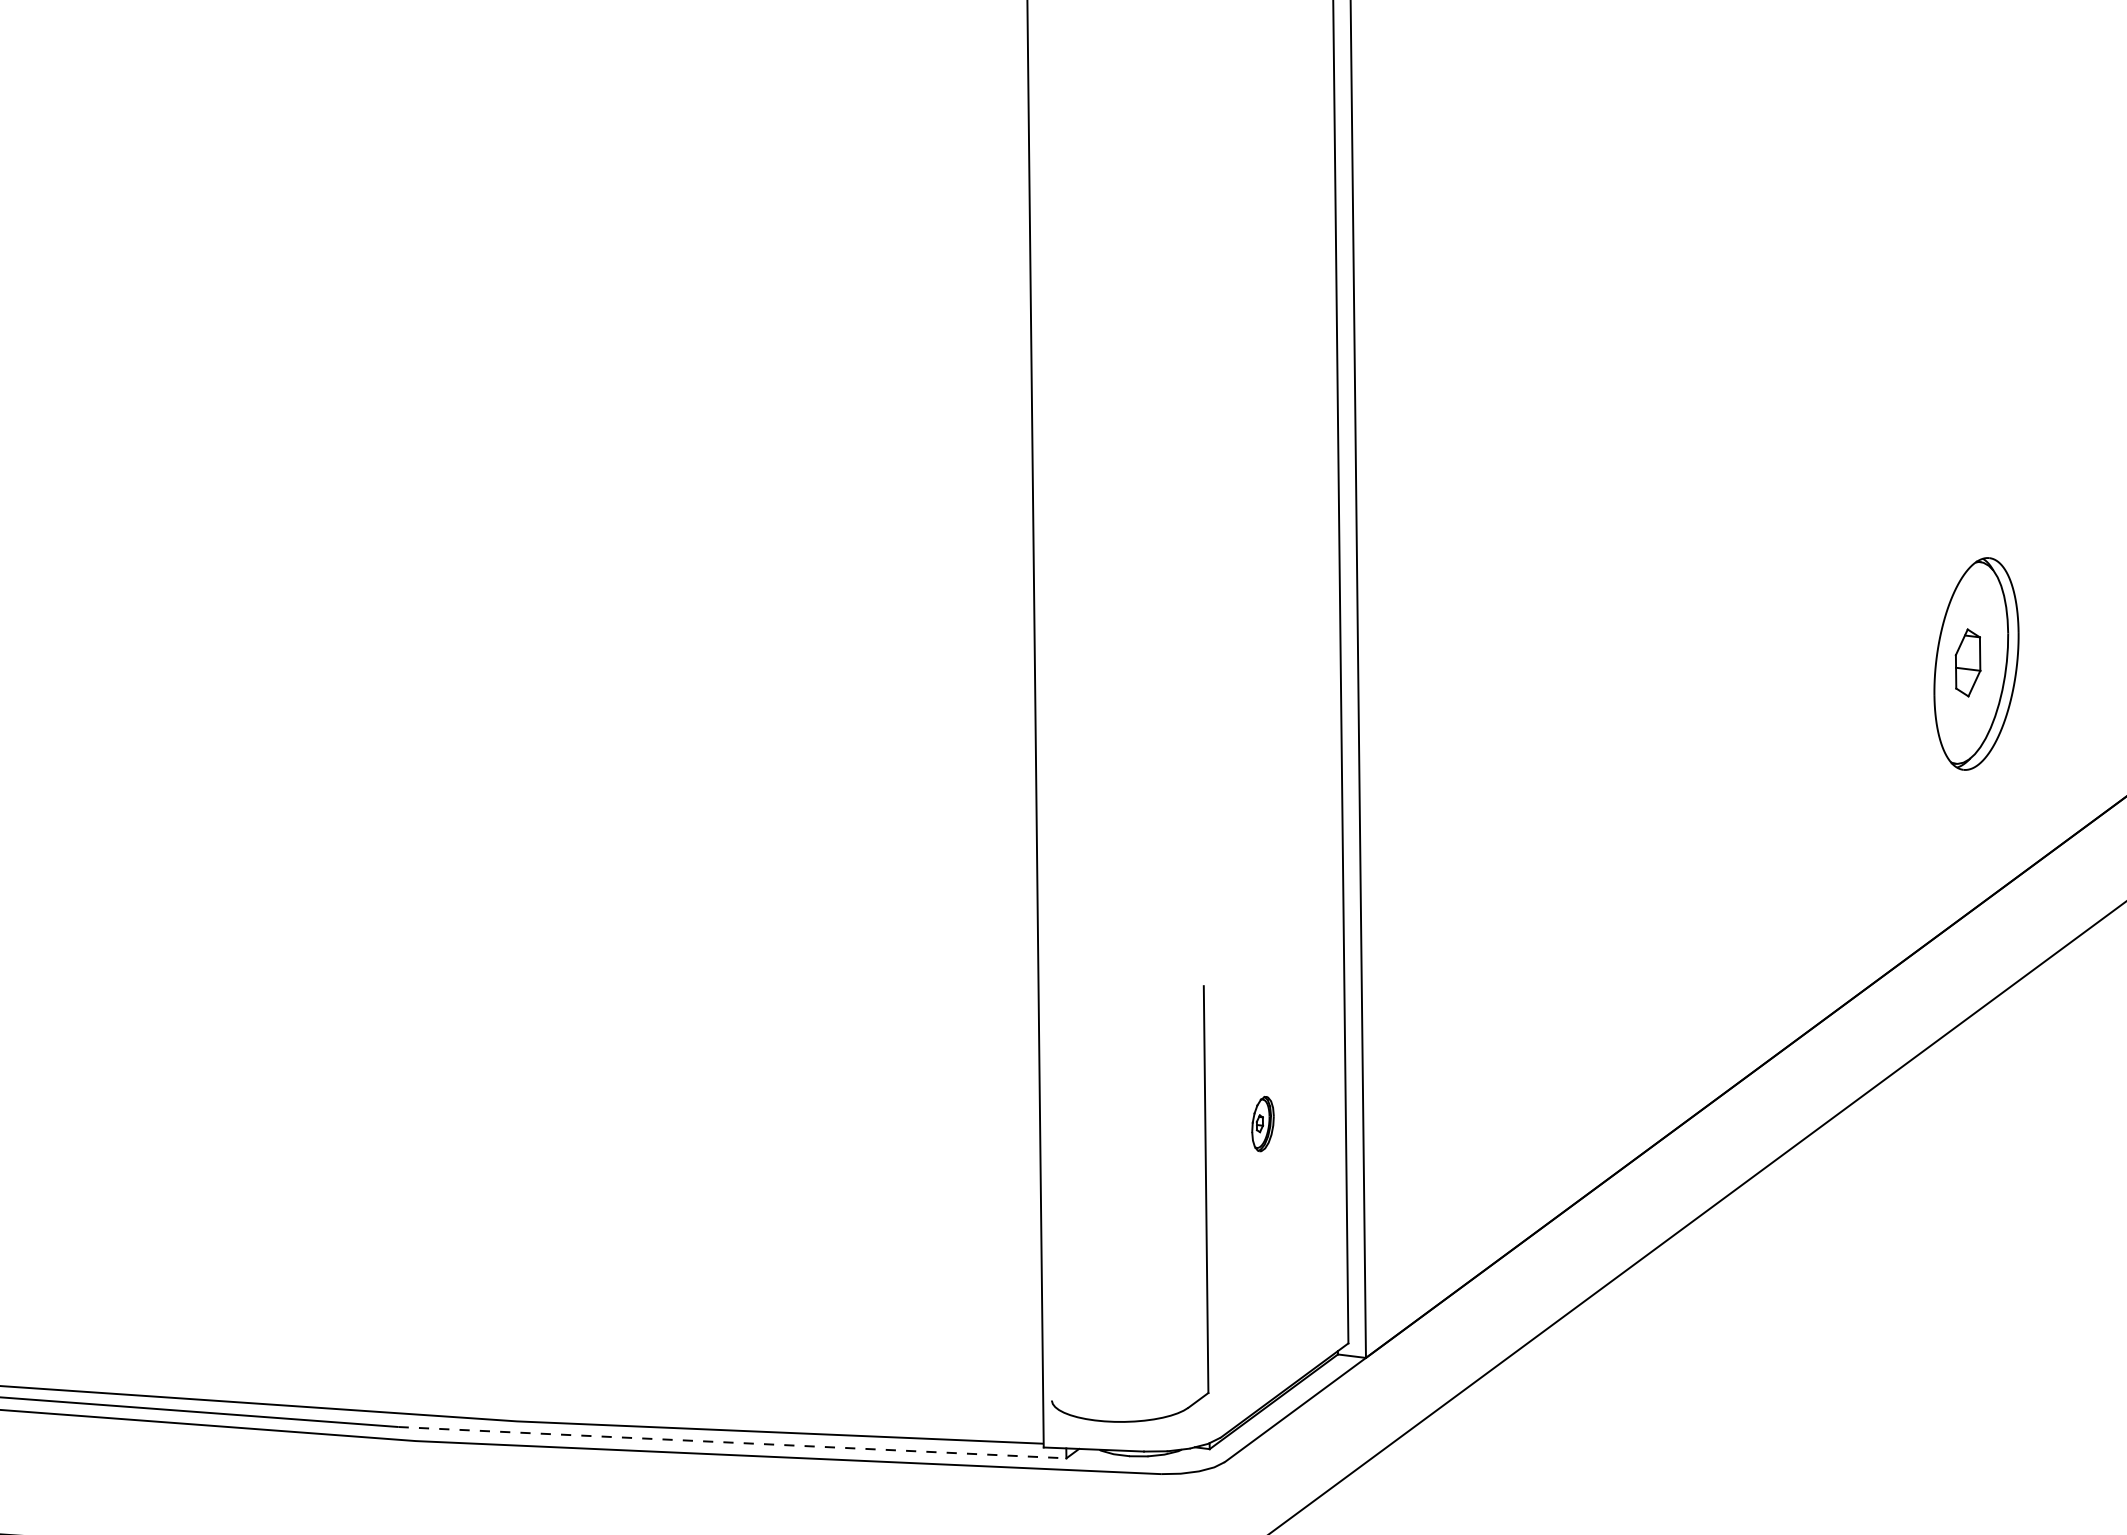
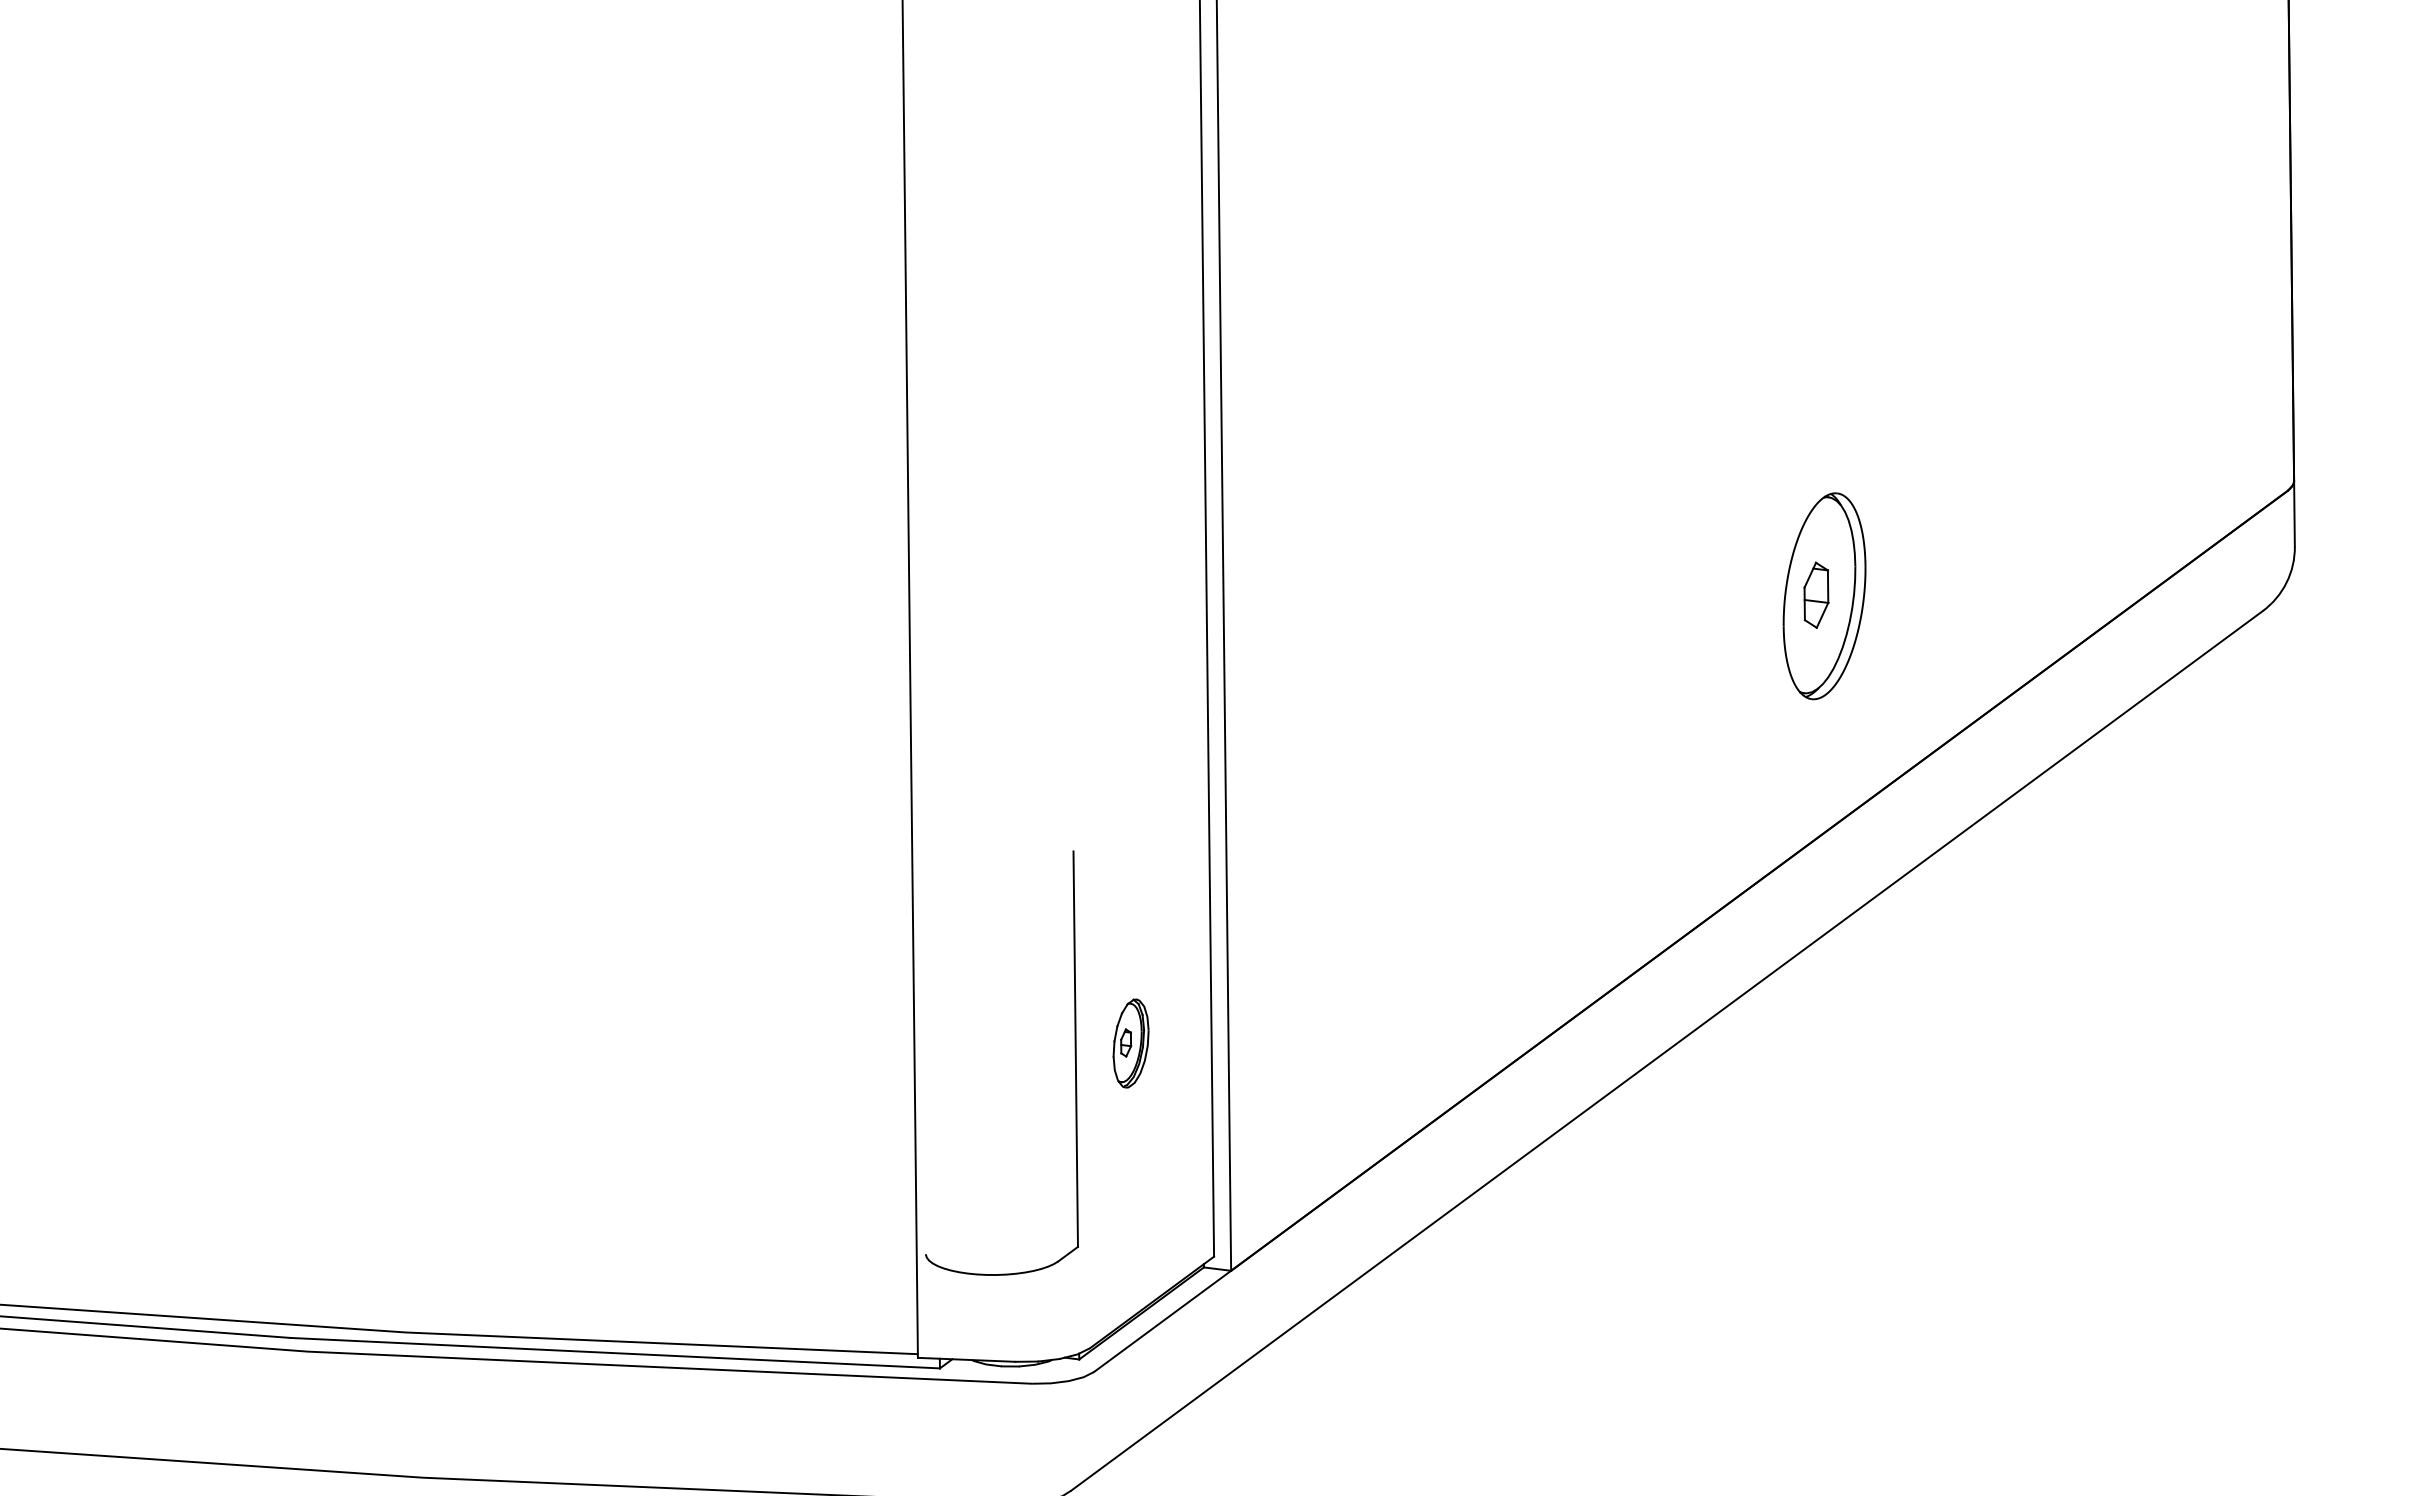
part: (1262, 1124) -> (1130, 1043), size x1.67
part: (1204, 1197) -> (1074, 1056), moved
line: (732, 1443) -> (615, 1353), dashed -> solid

